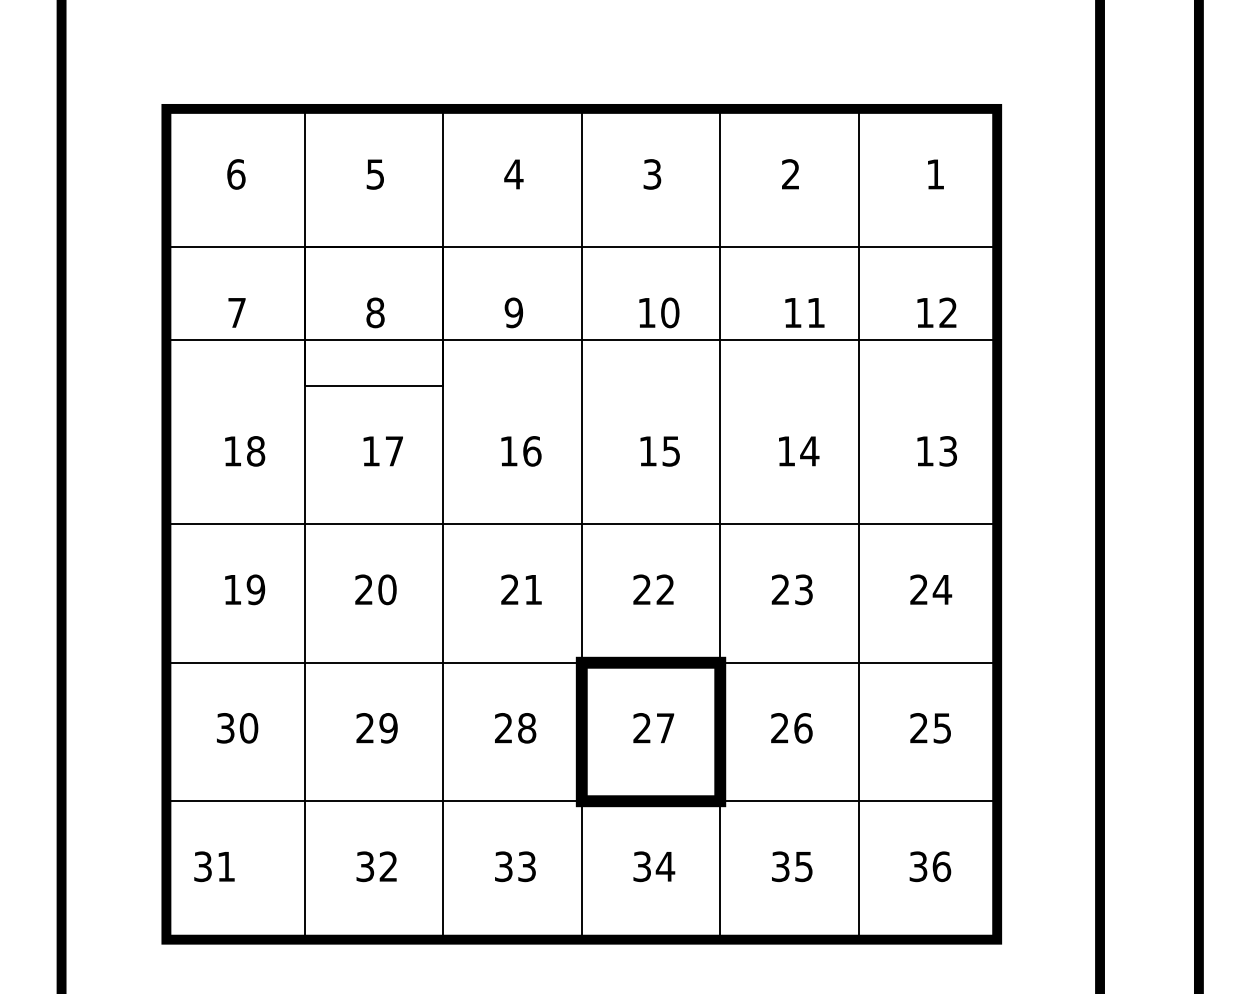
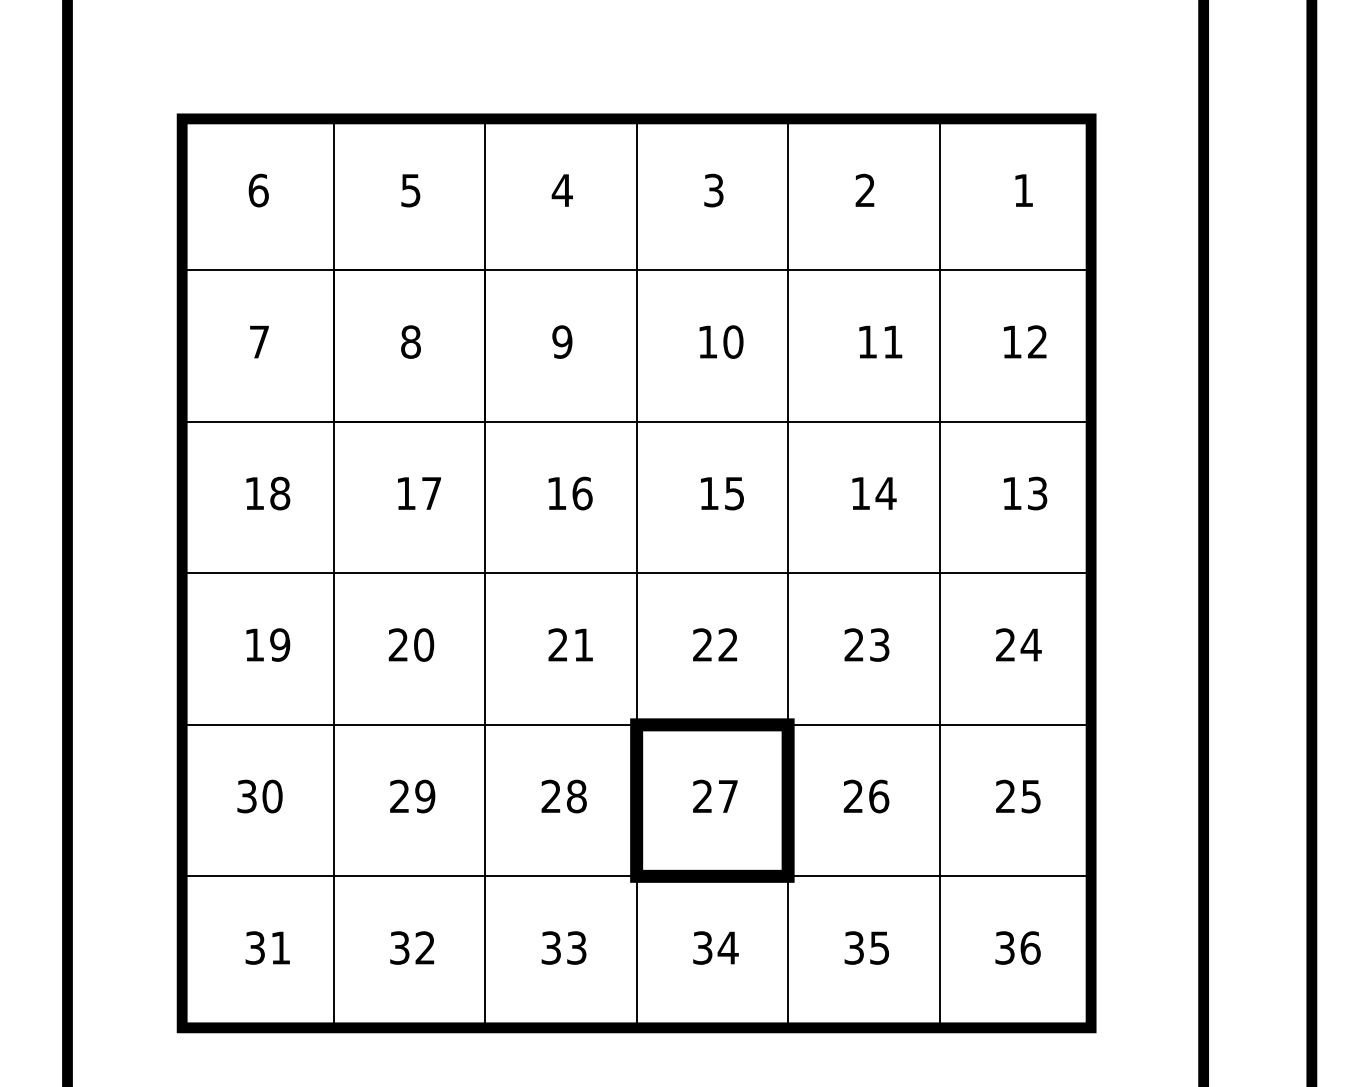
line: (581, 339) -> (636, 421), moved
text: (214, 866) -> (267, 947), moved

